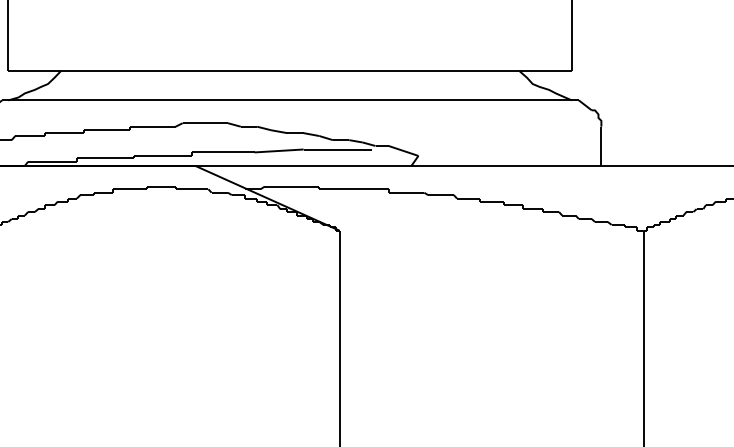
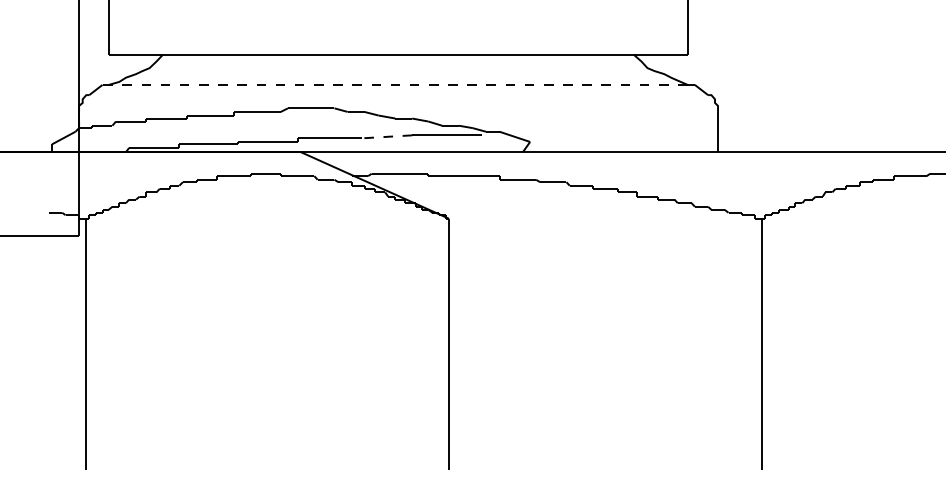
line: (289, 99) -> (397, 84), solid -> dashed
line: (278, 150) -> (386, 136), solid -> dashed

